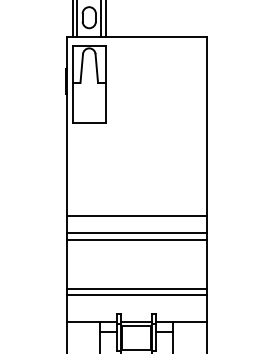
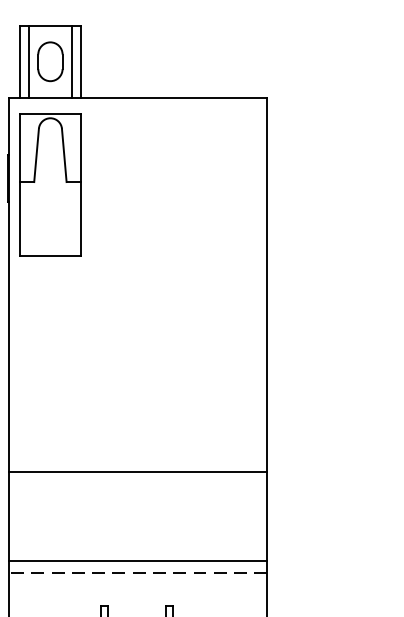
line: (136, 215) -> (137, 425), removed
line: (136, 232) -> (137, 457), removed
line: (136, 295) -> (137, 573), solid -> dashed

